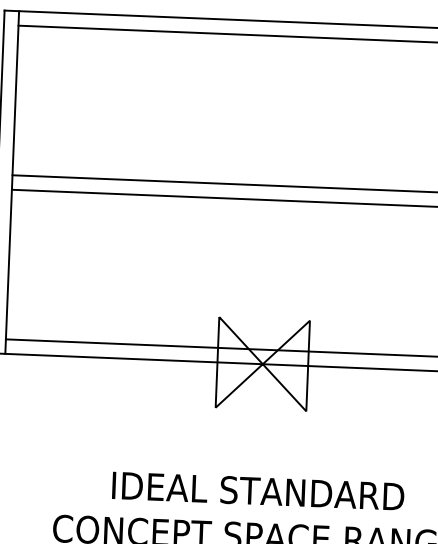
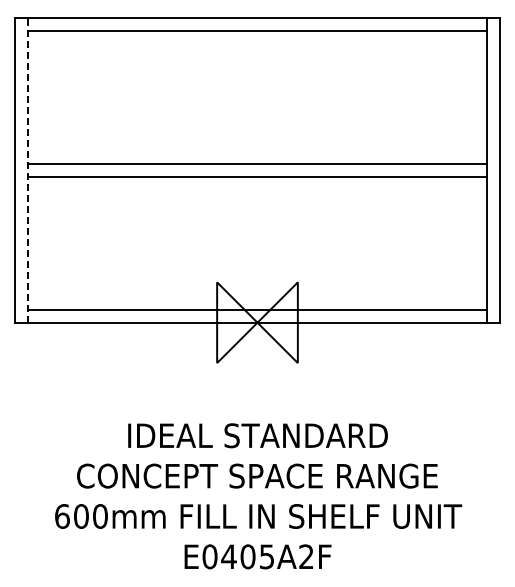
line: (12, 182) -> (28, 170), solid -> dashed

